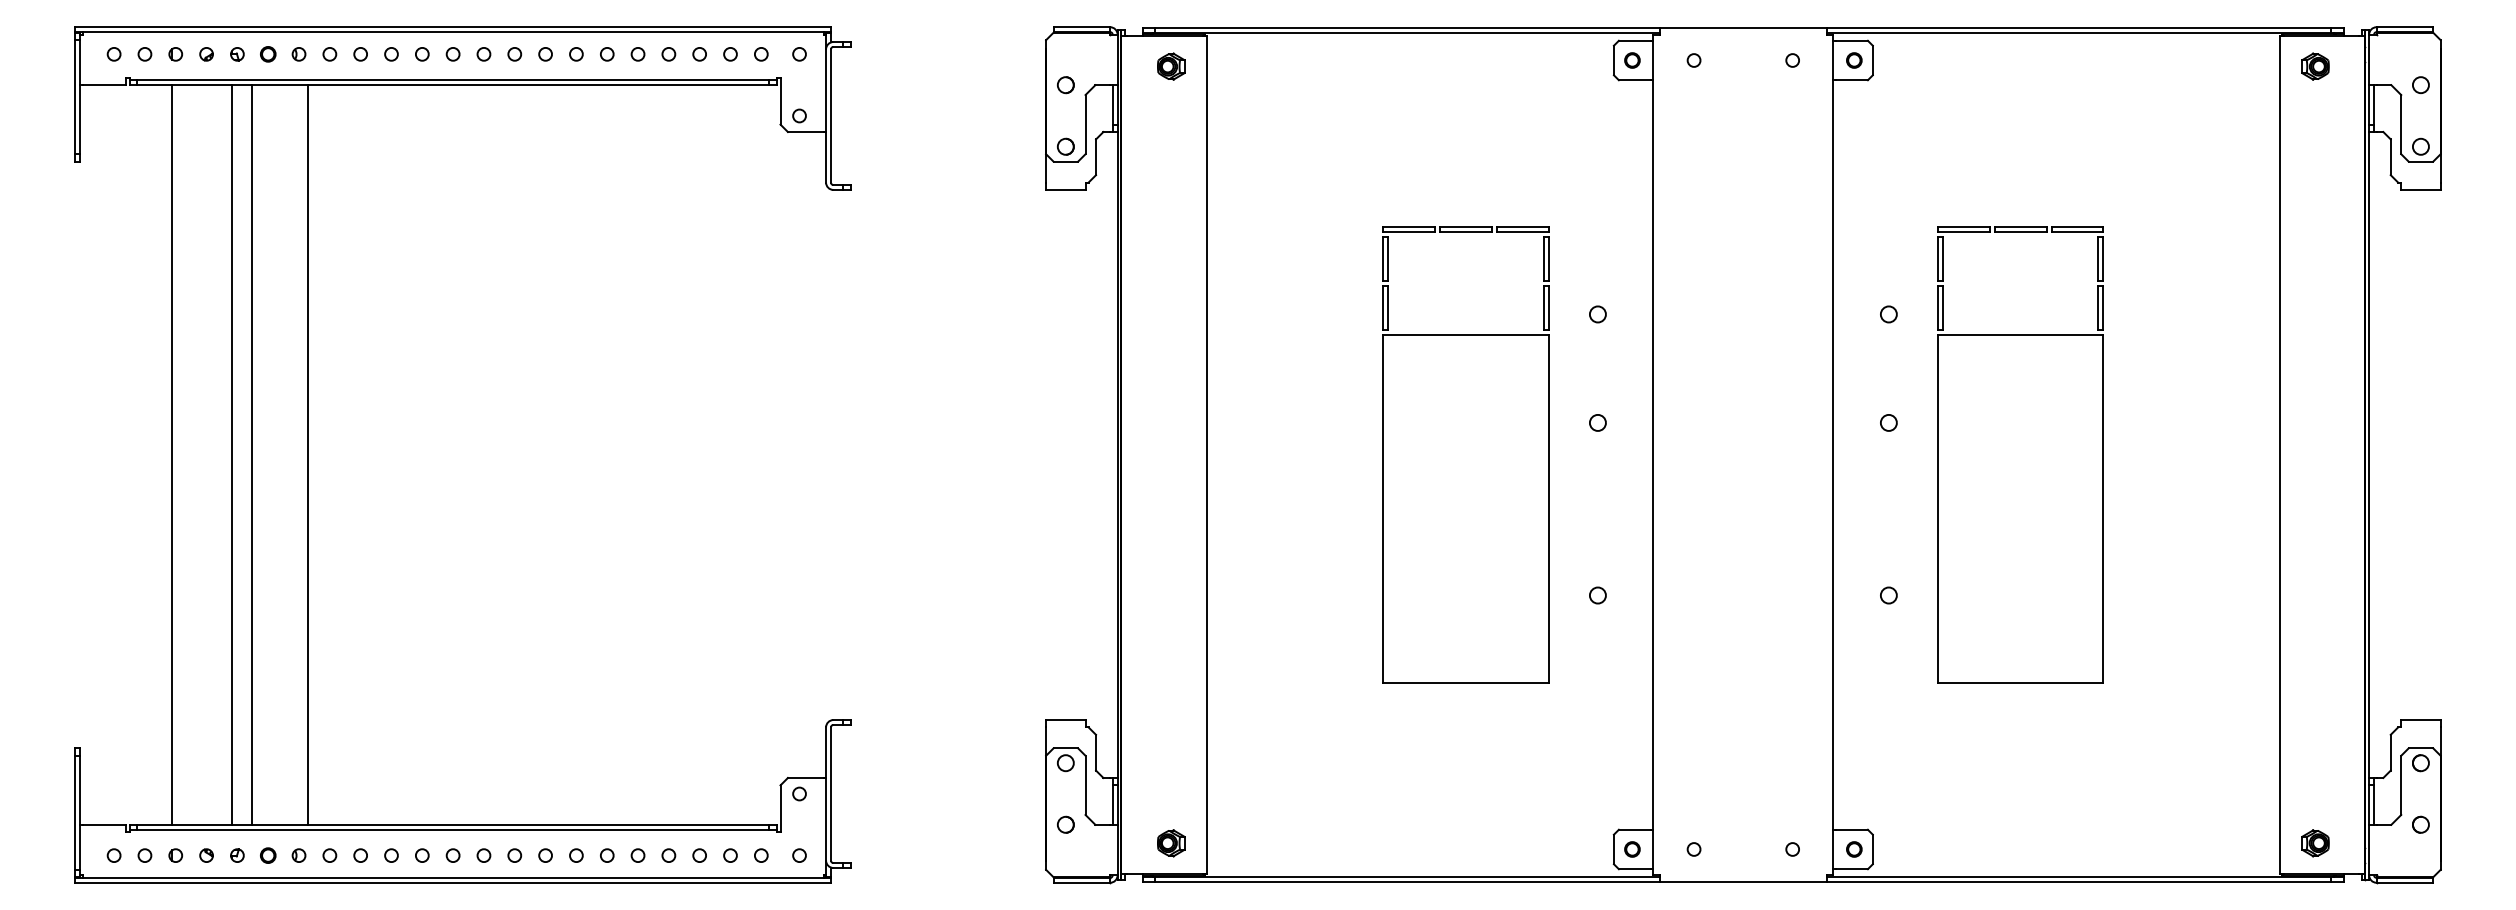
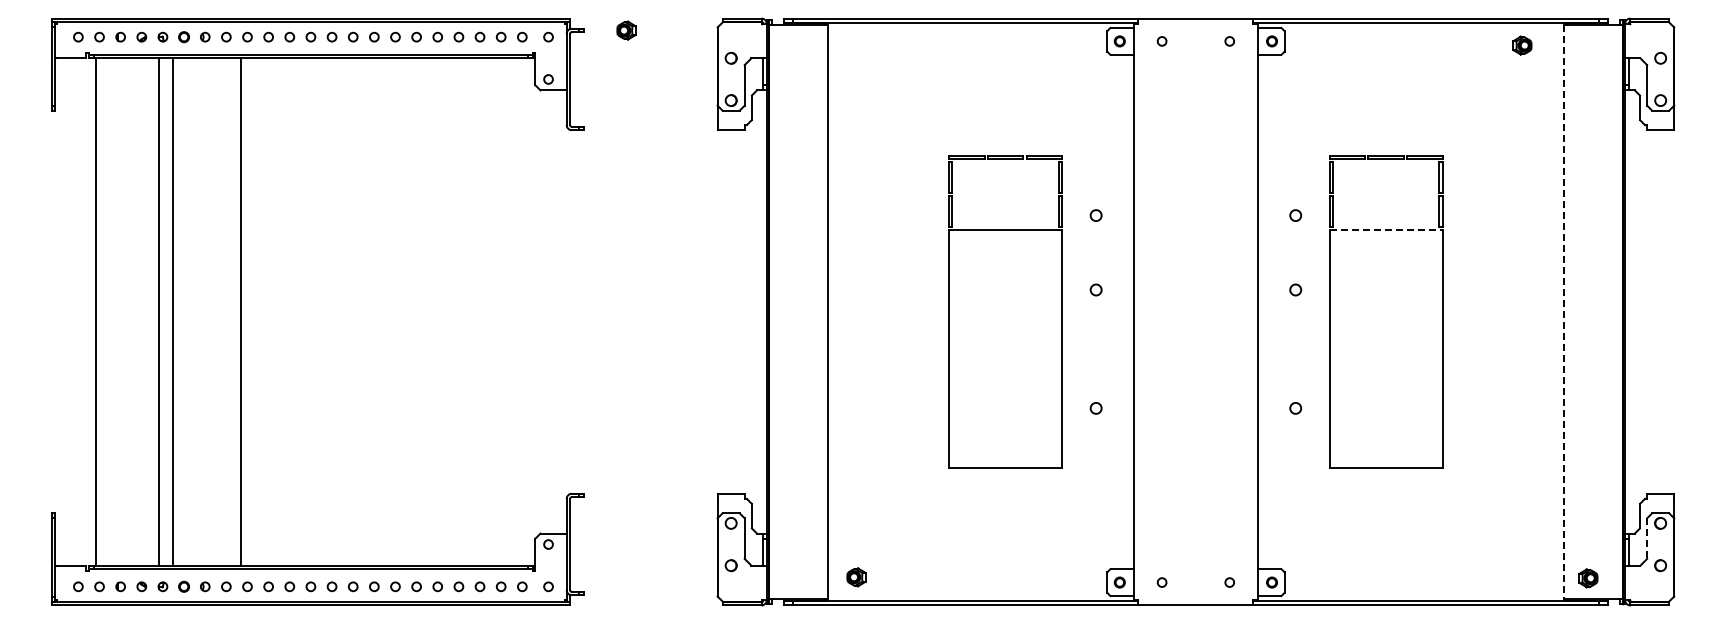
part: (1171, 66) -> (626, 30), moved
part: (2315, 66) -> (1522, 45), moved
line: (2021, 334) -> (1386, 229), solid -> dashed
line: (172, 454) -> (96, 311), moved
line: (308, 454) -> (241, 311), moved
line: (2279, 455) -> (1563, 312), solid -> dashed
line: (2401, 786) -> (1647, 539), solid -> dashed
part: (1171, 843) -> (856, 577), moved

